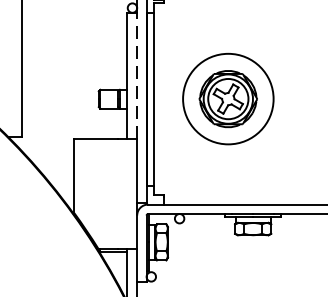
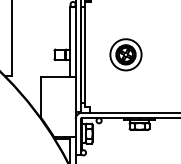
line: (136, 75) -> (75, 41), dashed -> solid
part: (227, 98) -> (125, 54), size x0.62

